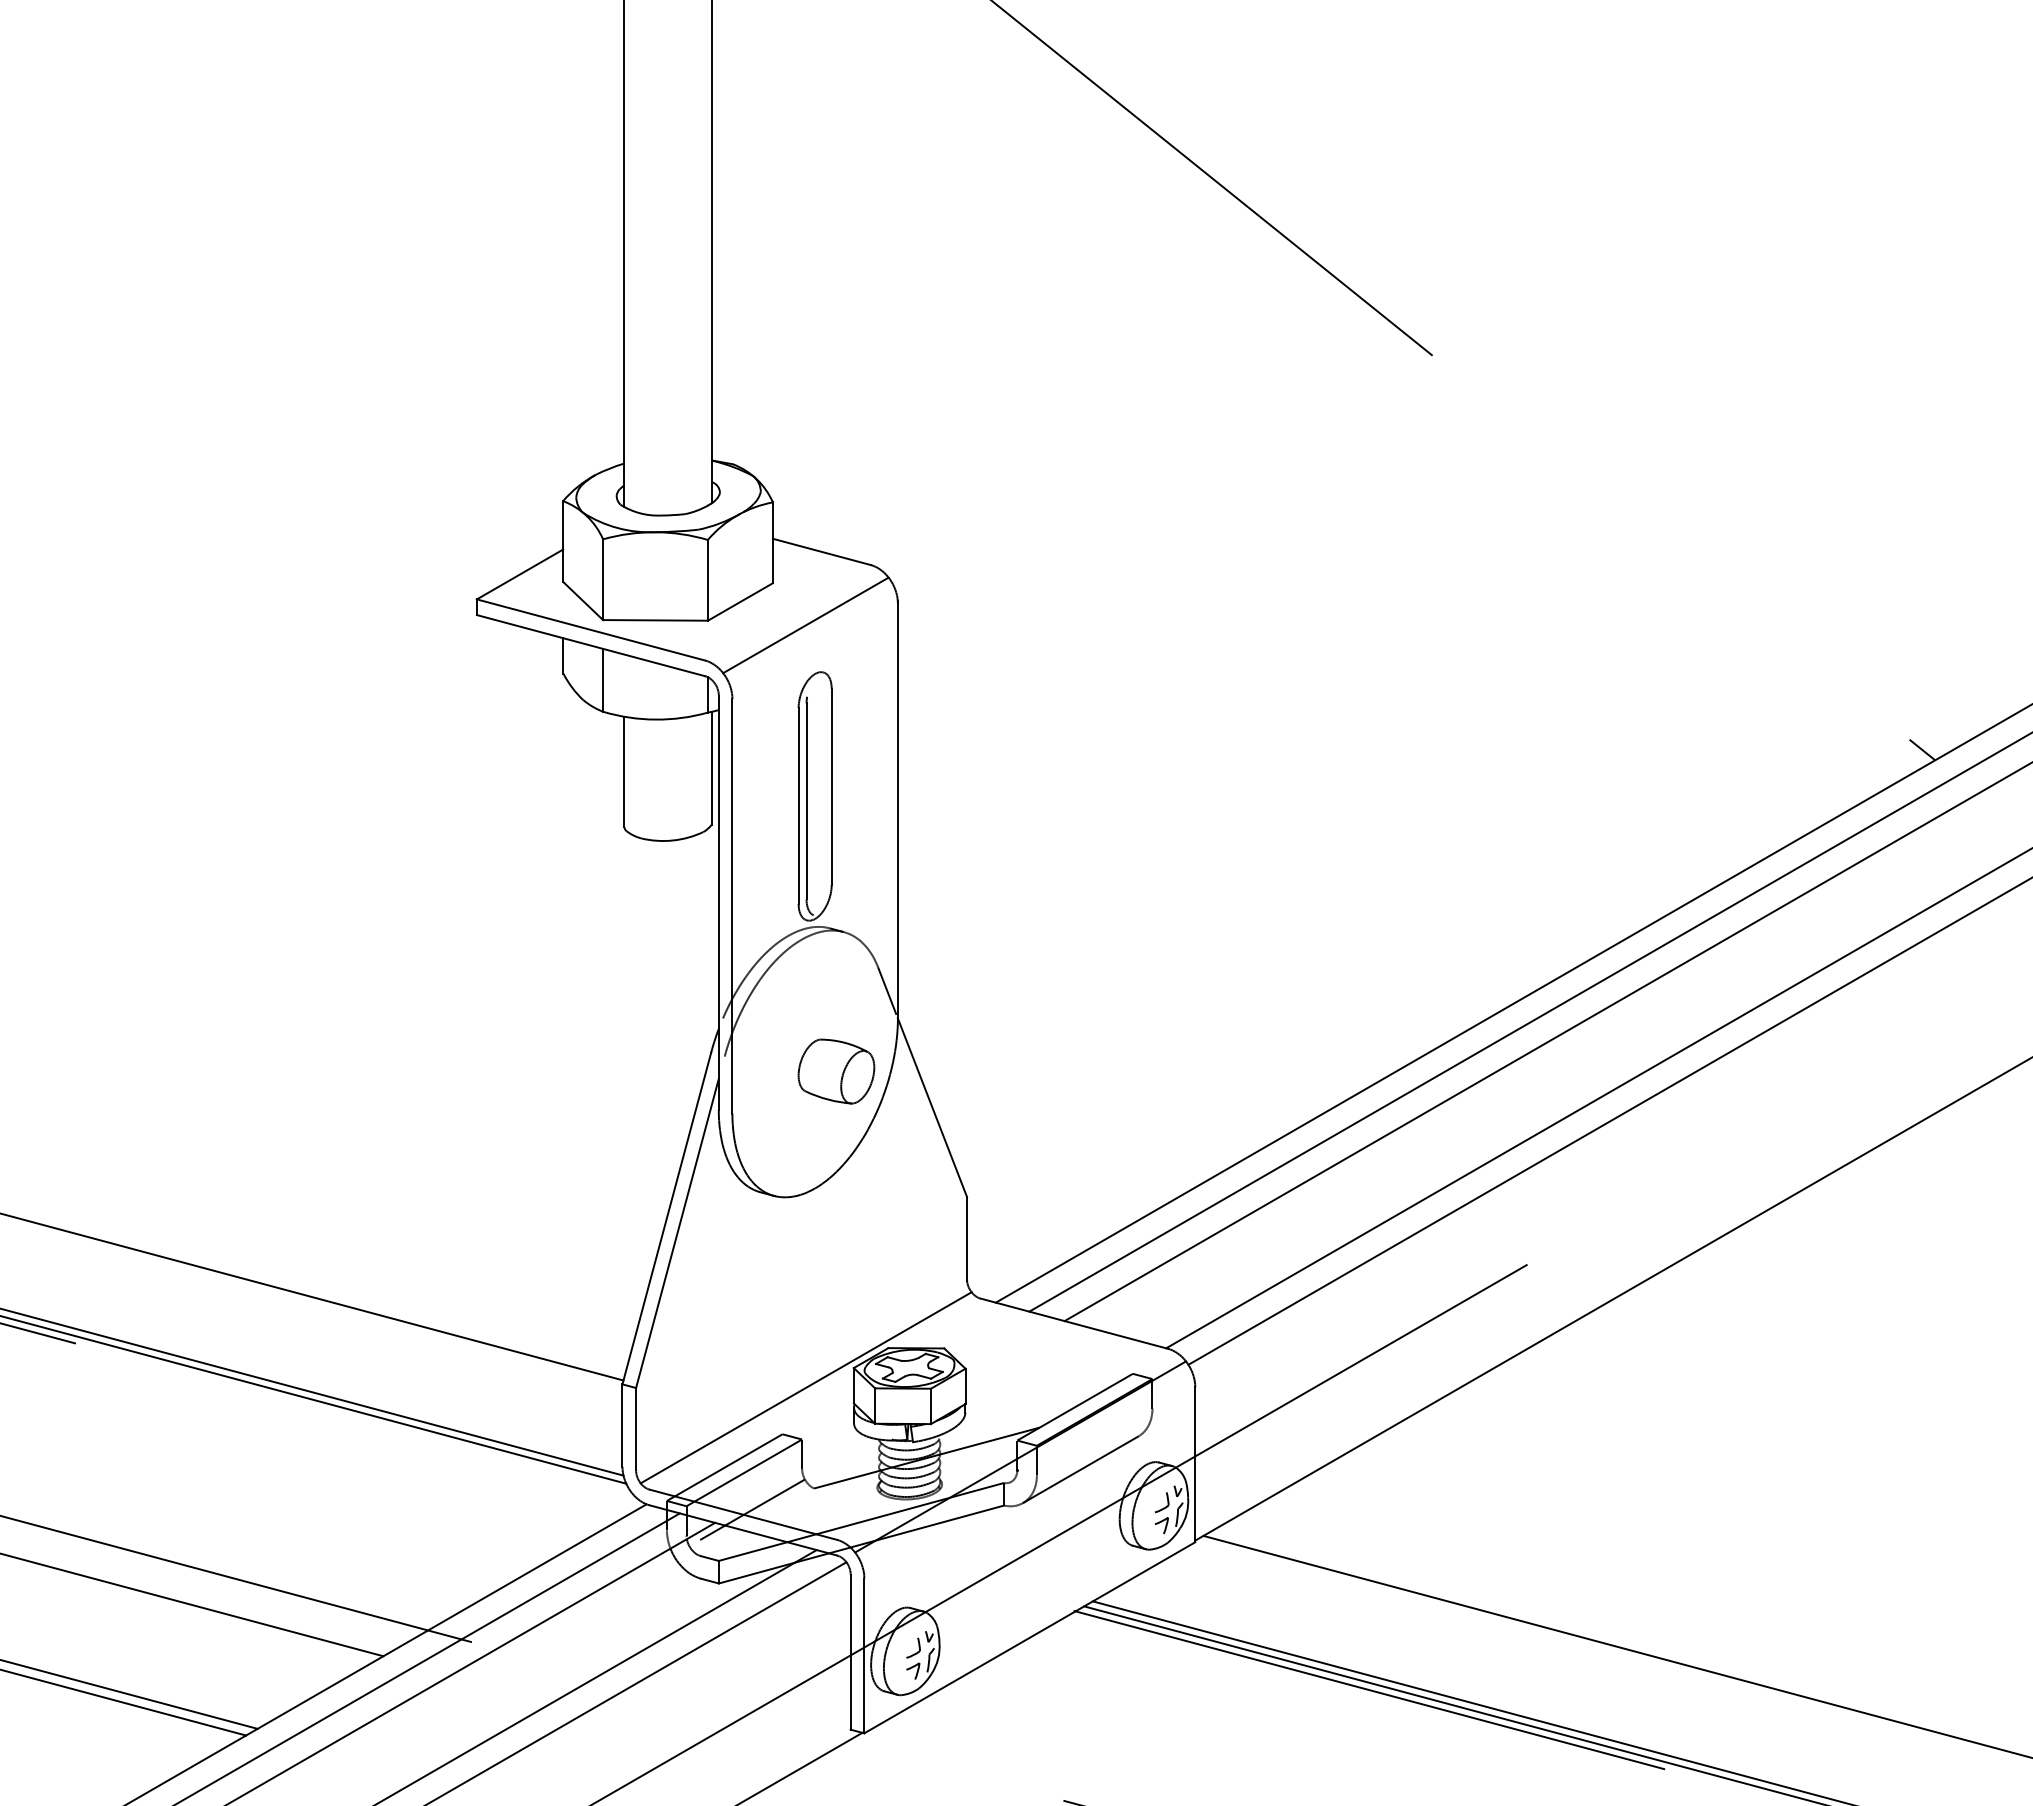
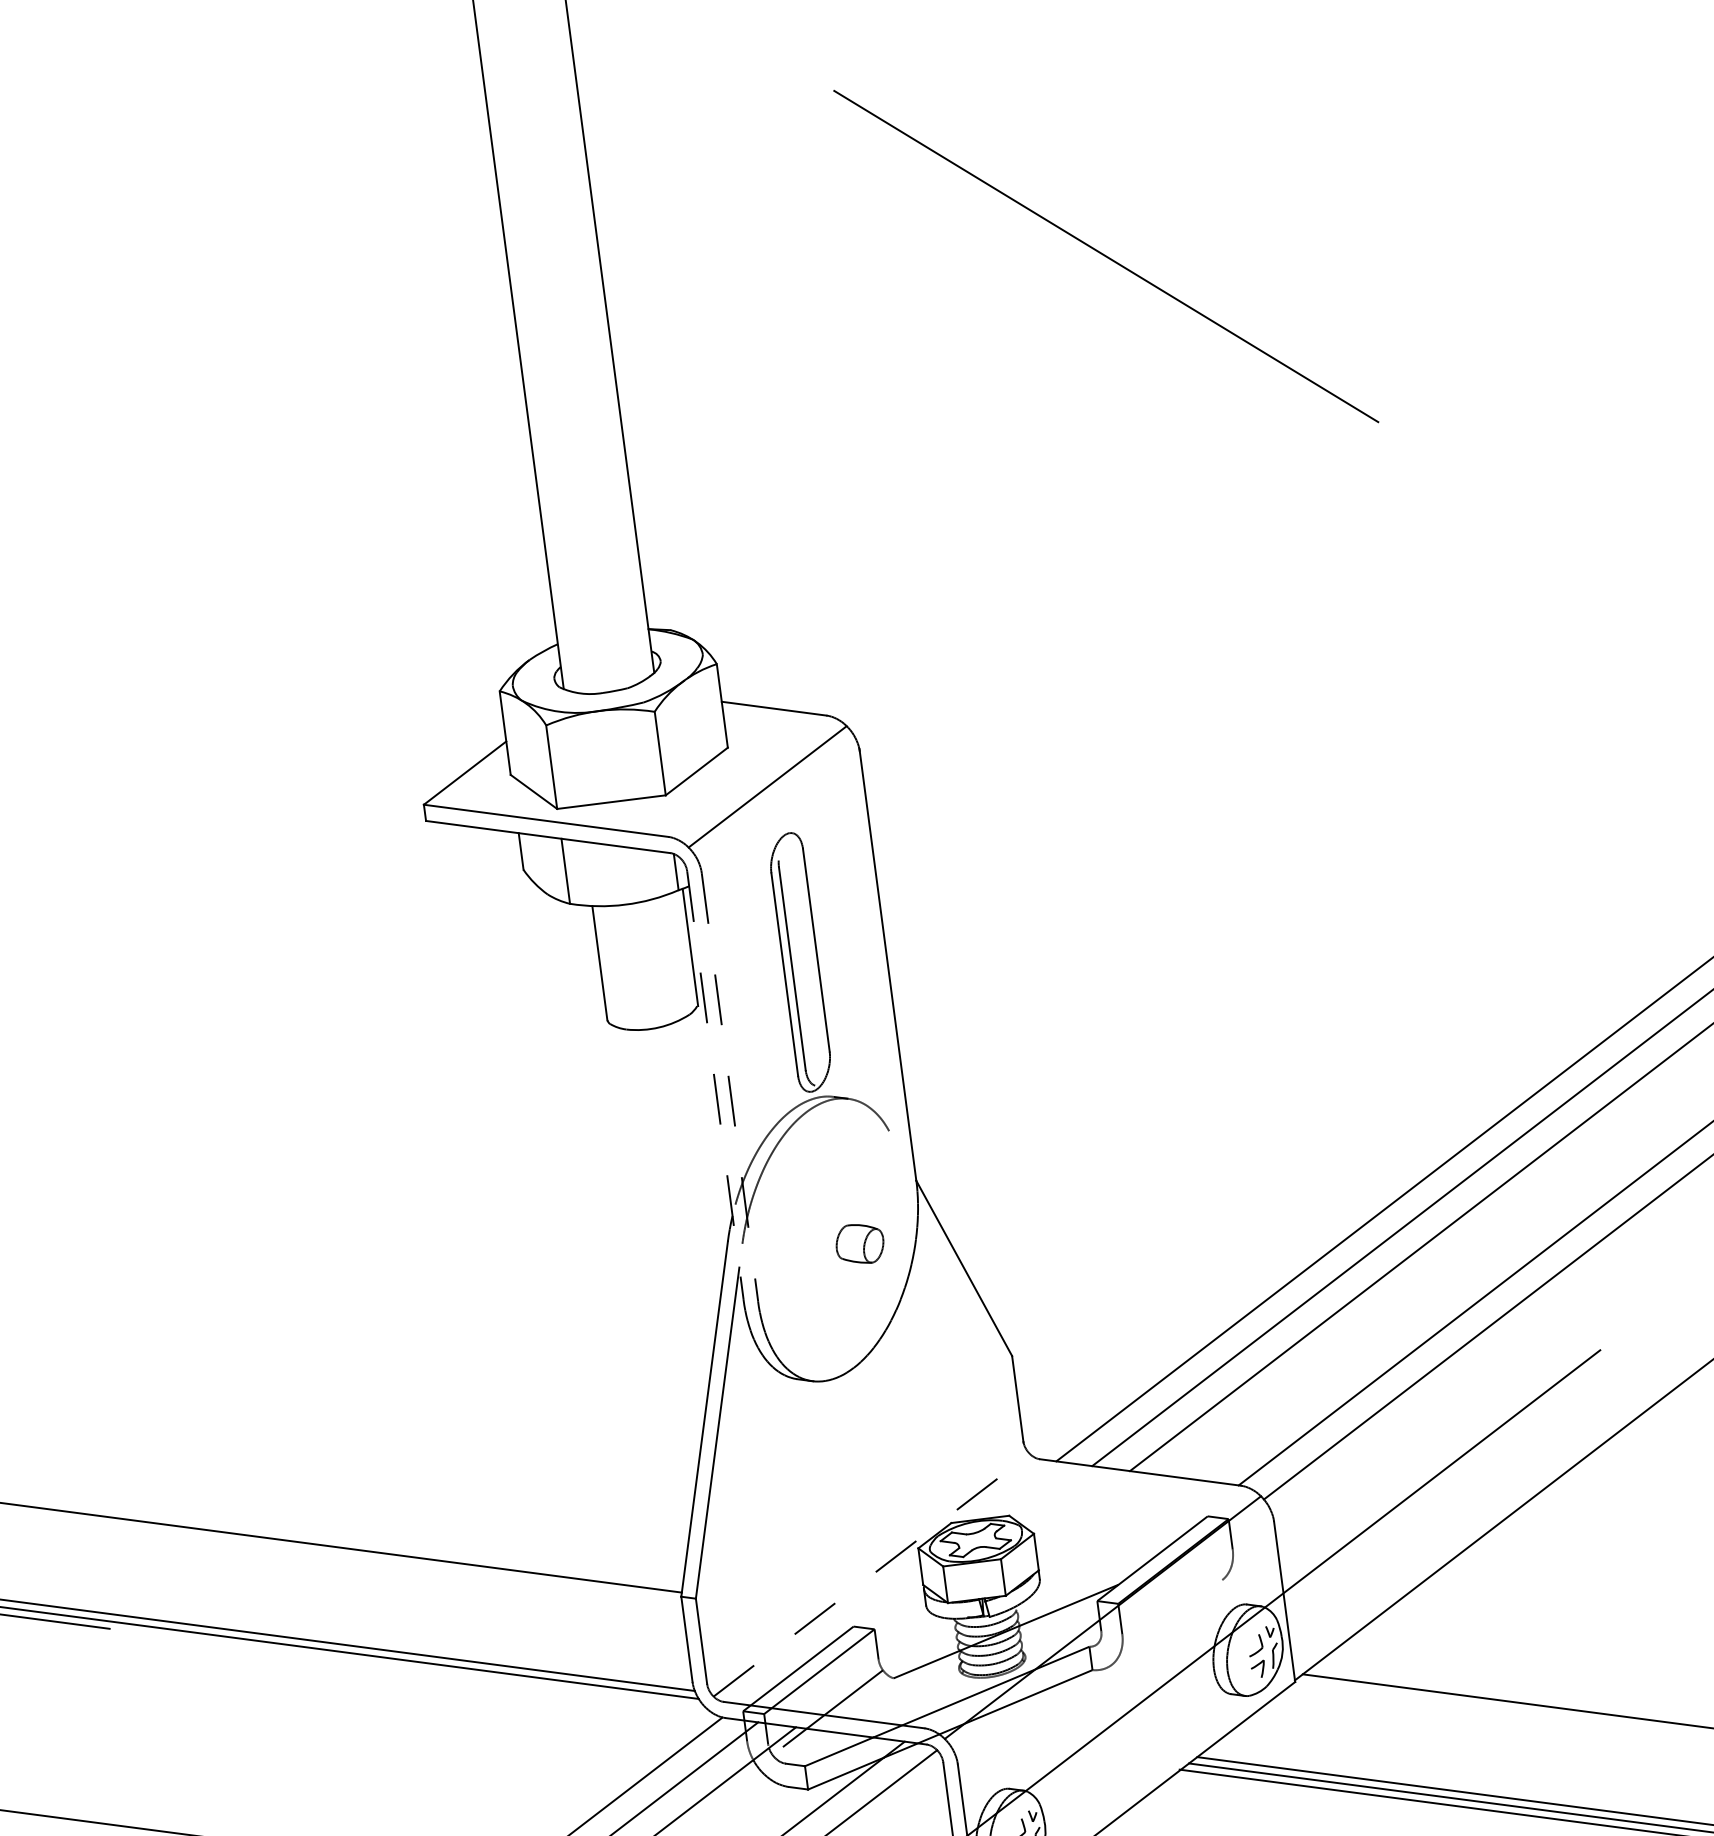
line: (718, 903) -> (715, 1086), solid -> dashed
line: (732, 906) -> (730, 1087), solid -> dashed
line: (887, 990) -> (901, 1153), removed
part: (836, 1071) -> (860, 1244), size x0.6
line: (806, 1387) -> (872, 1574), solid -> dashed
line: (1080, 1469) -> (1166, 1622), removed

